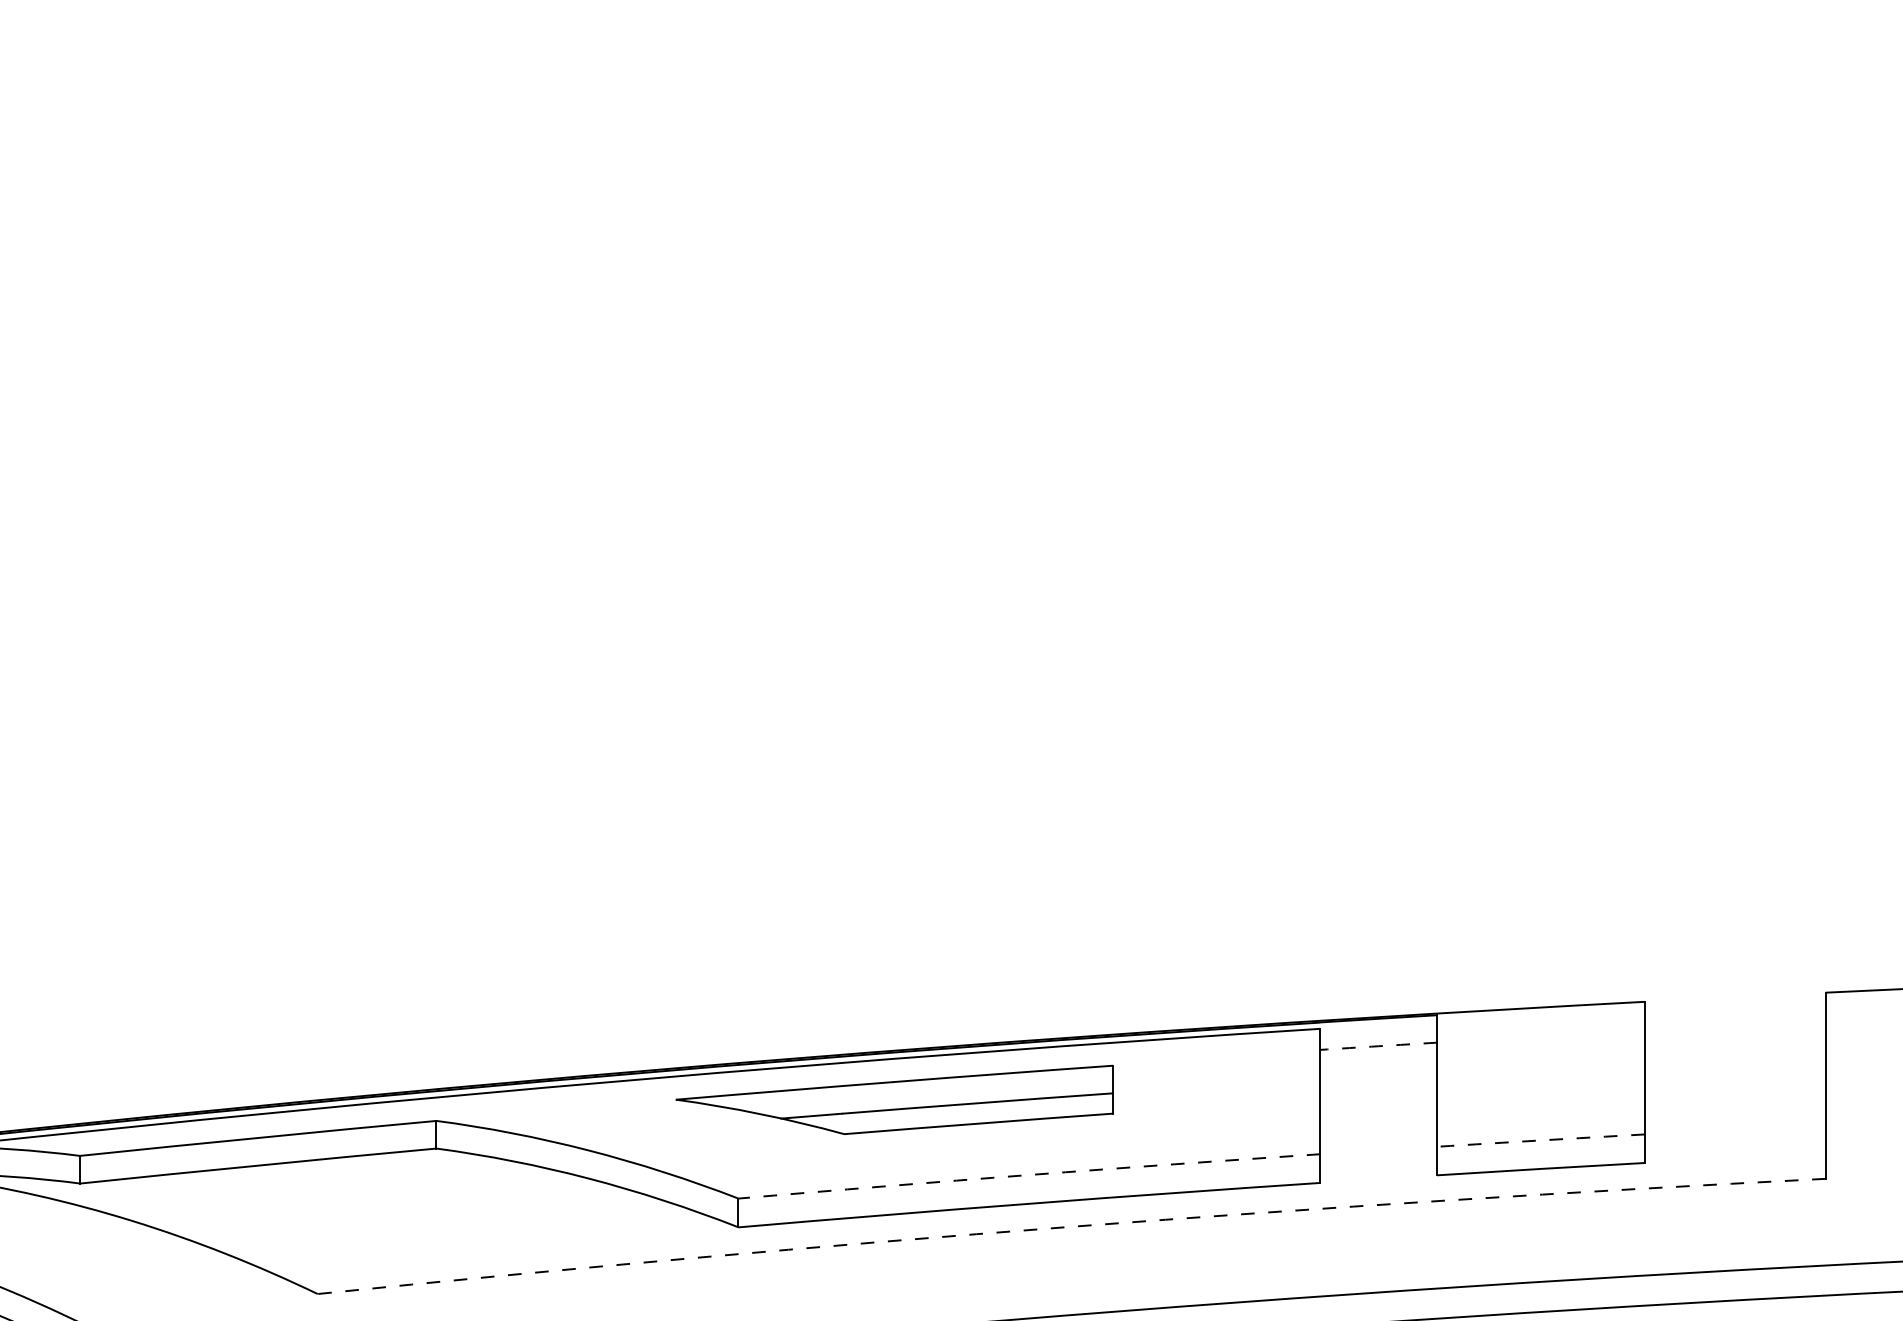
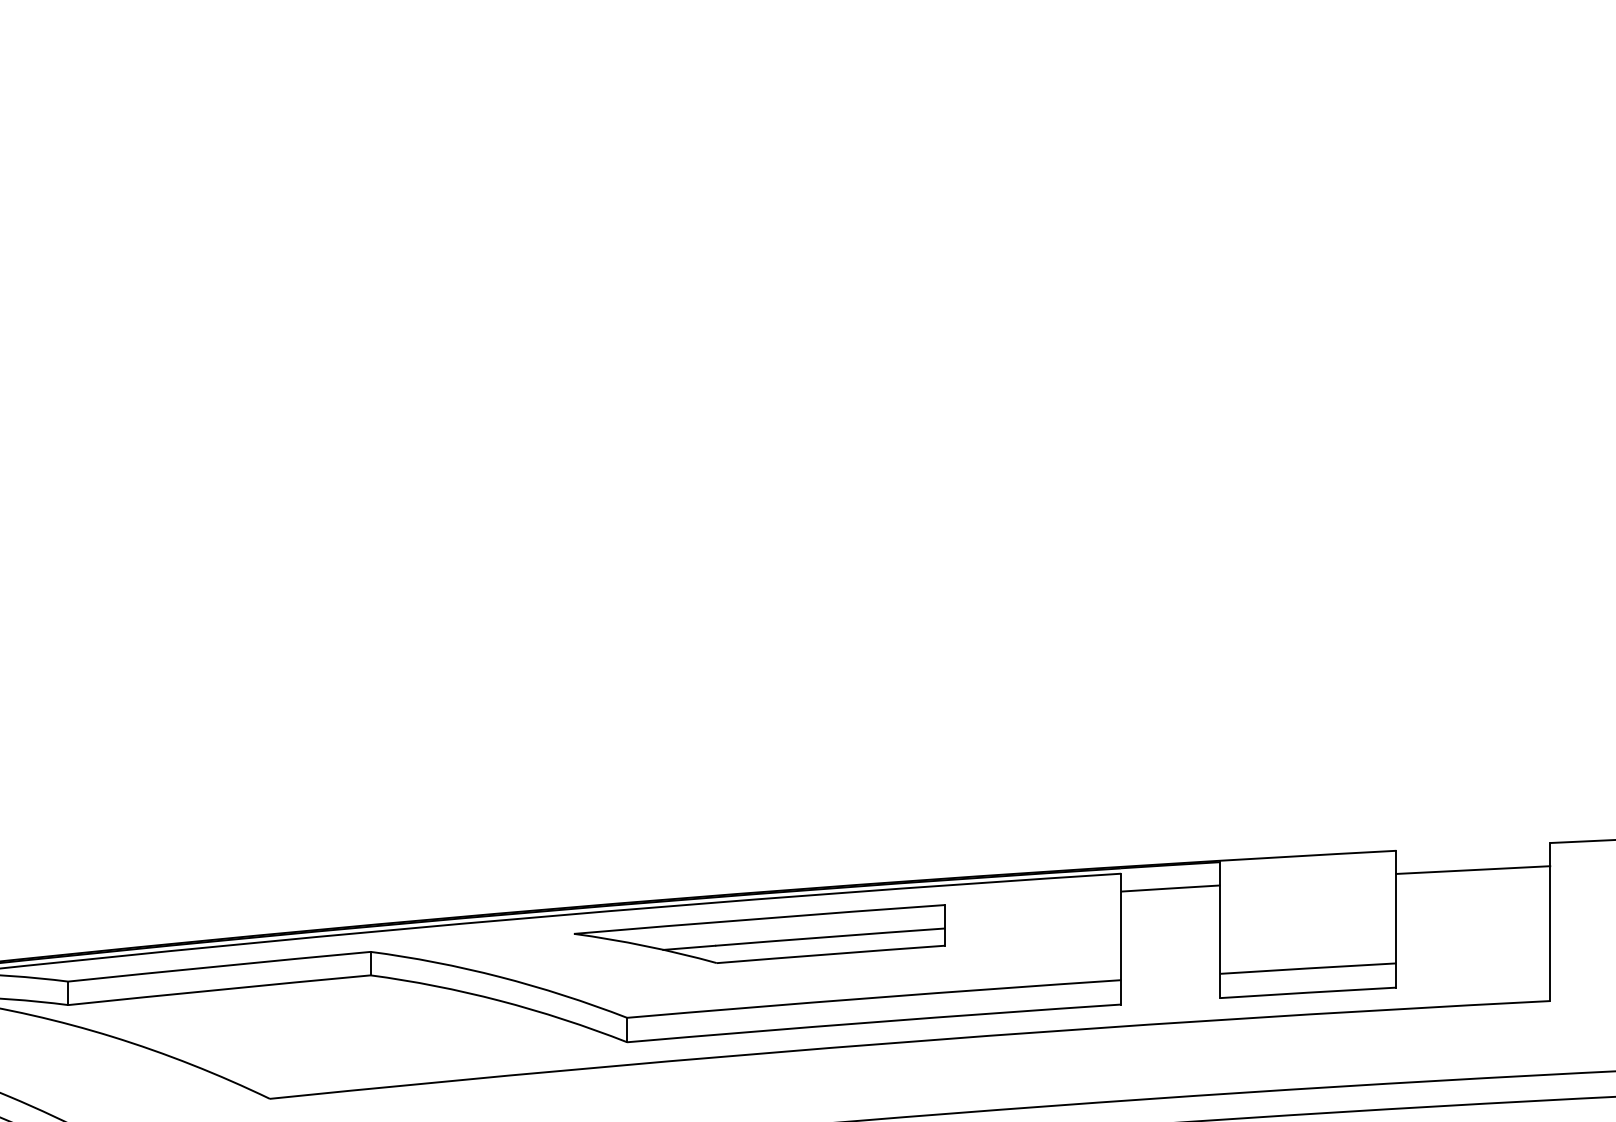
line: (1734, 1024) -> (1472, 870), added
arc: (1378, 1046) -> (1170, 888), dashed -> solid
arc: (1540, 1140) -> (1308, 968), dashed -> solid
arc: (1029, 1175) -> (874, 998), dashed -> solid
arc: (1070, 1226) -> (909, 1041), dashed -> solid

